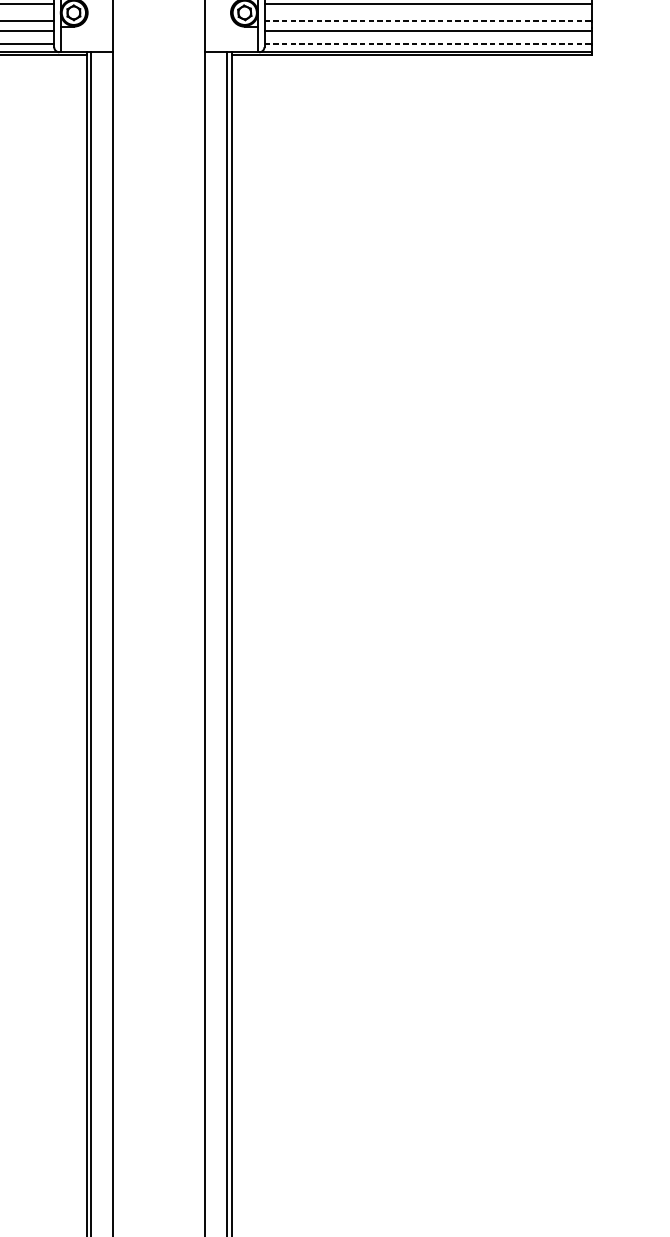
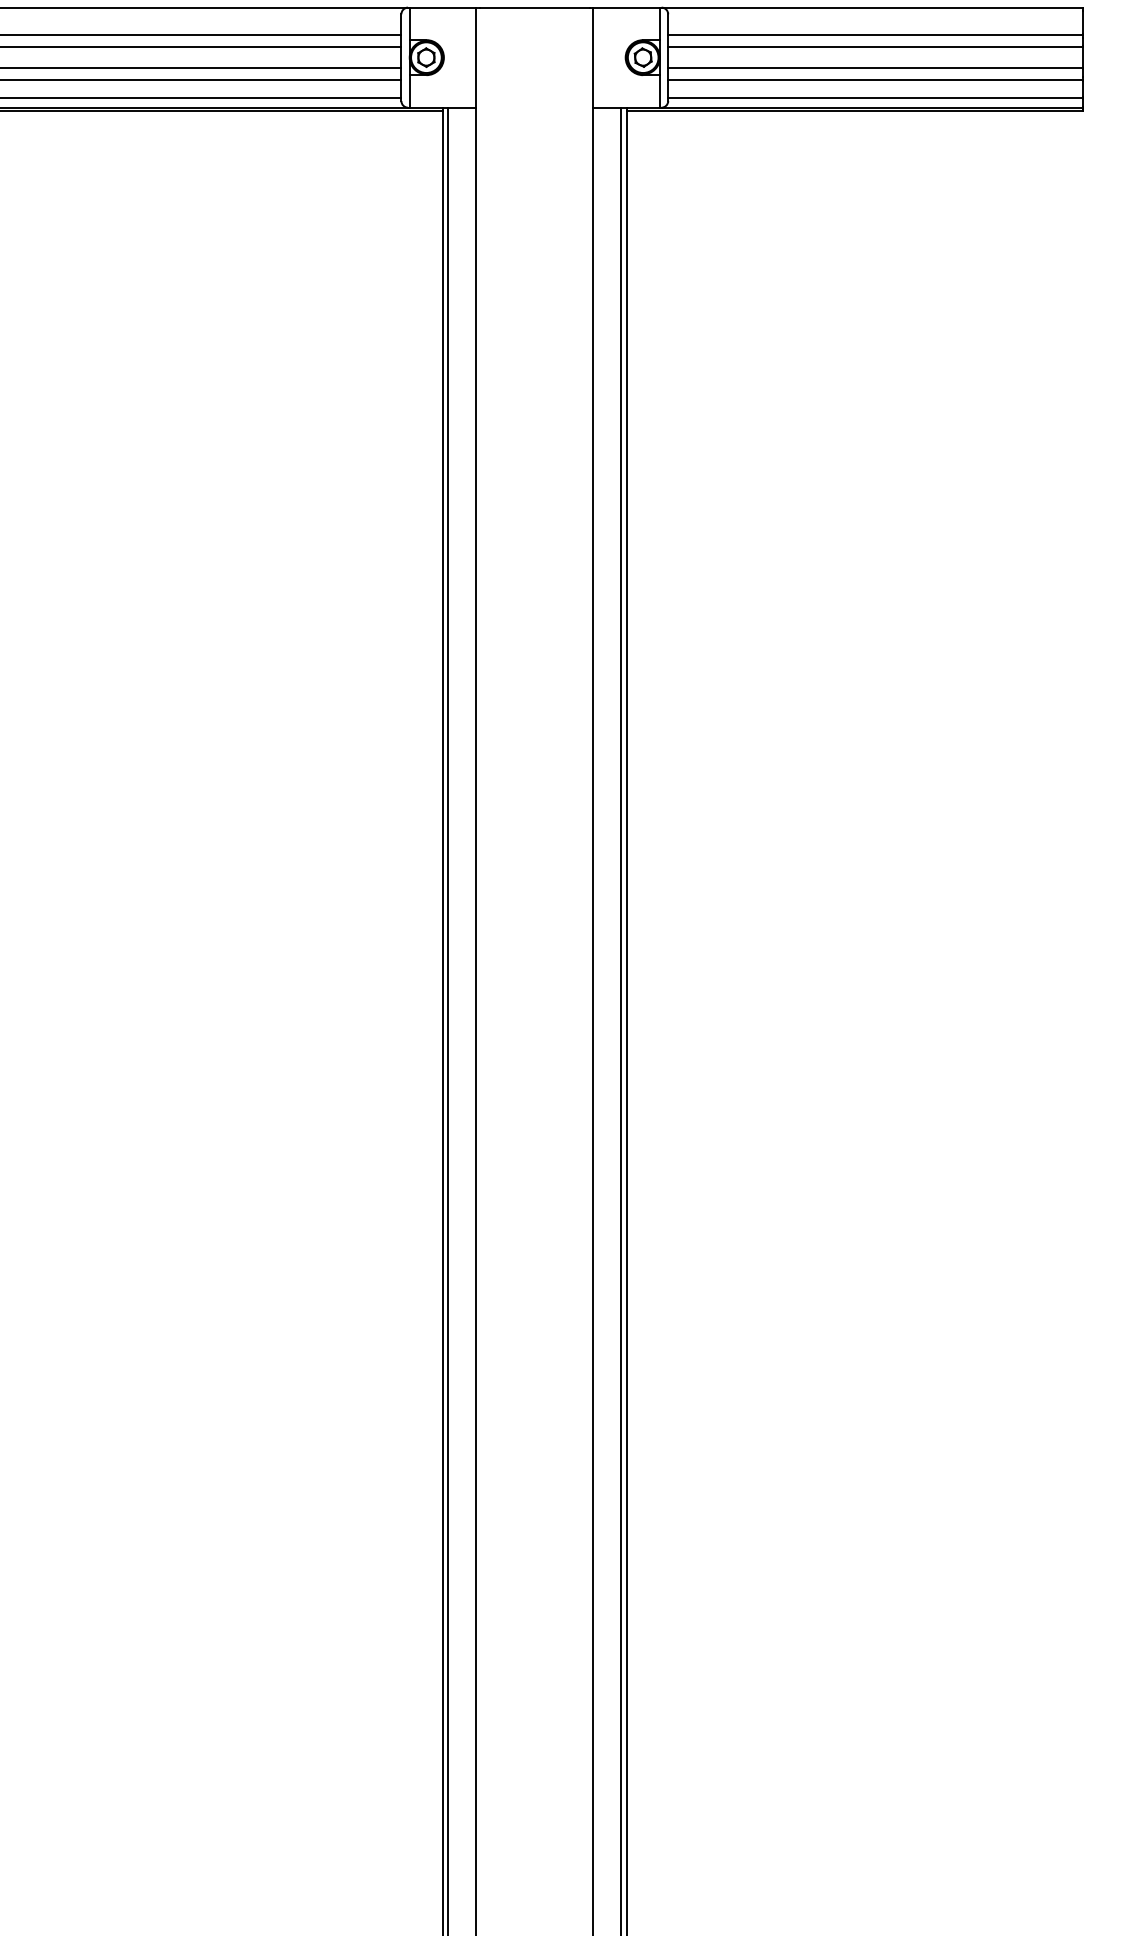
line: (427, 21) -> (875, 68), dashed -> solid
line: (427, 44) -> (875, 97), dashed -> solid

